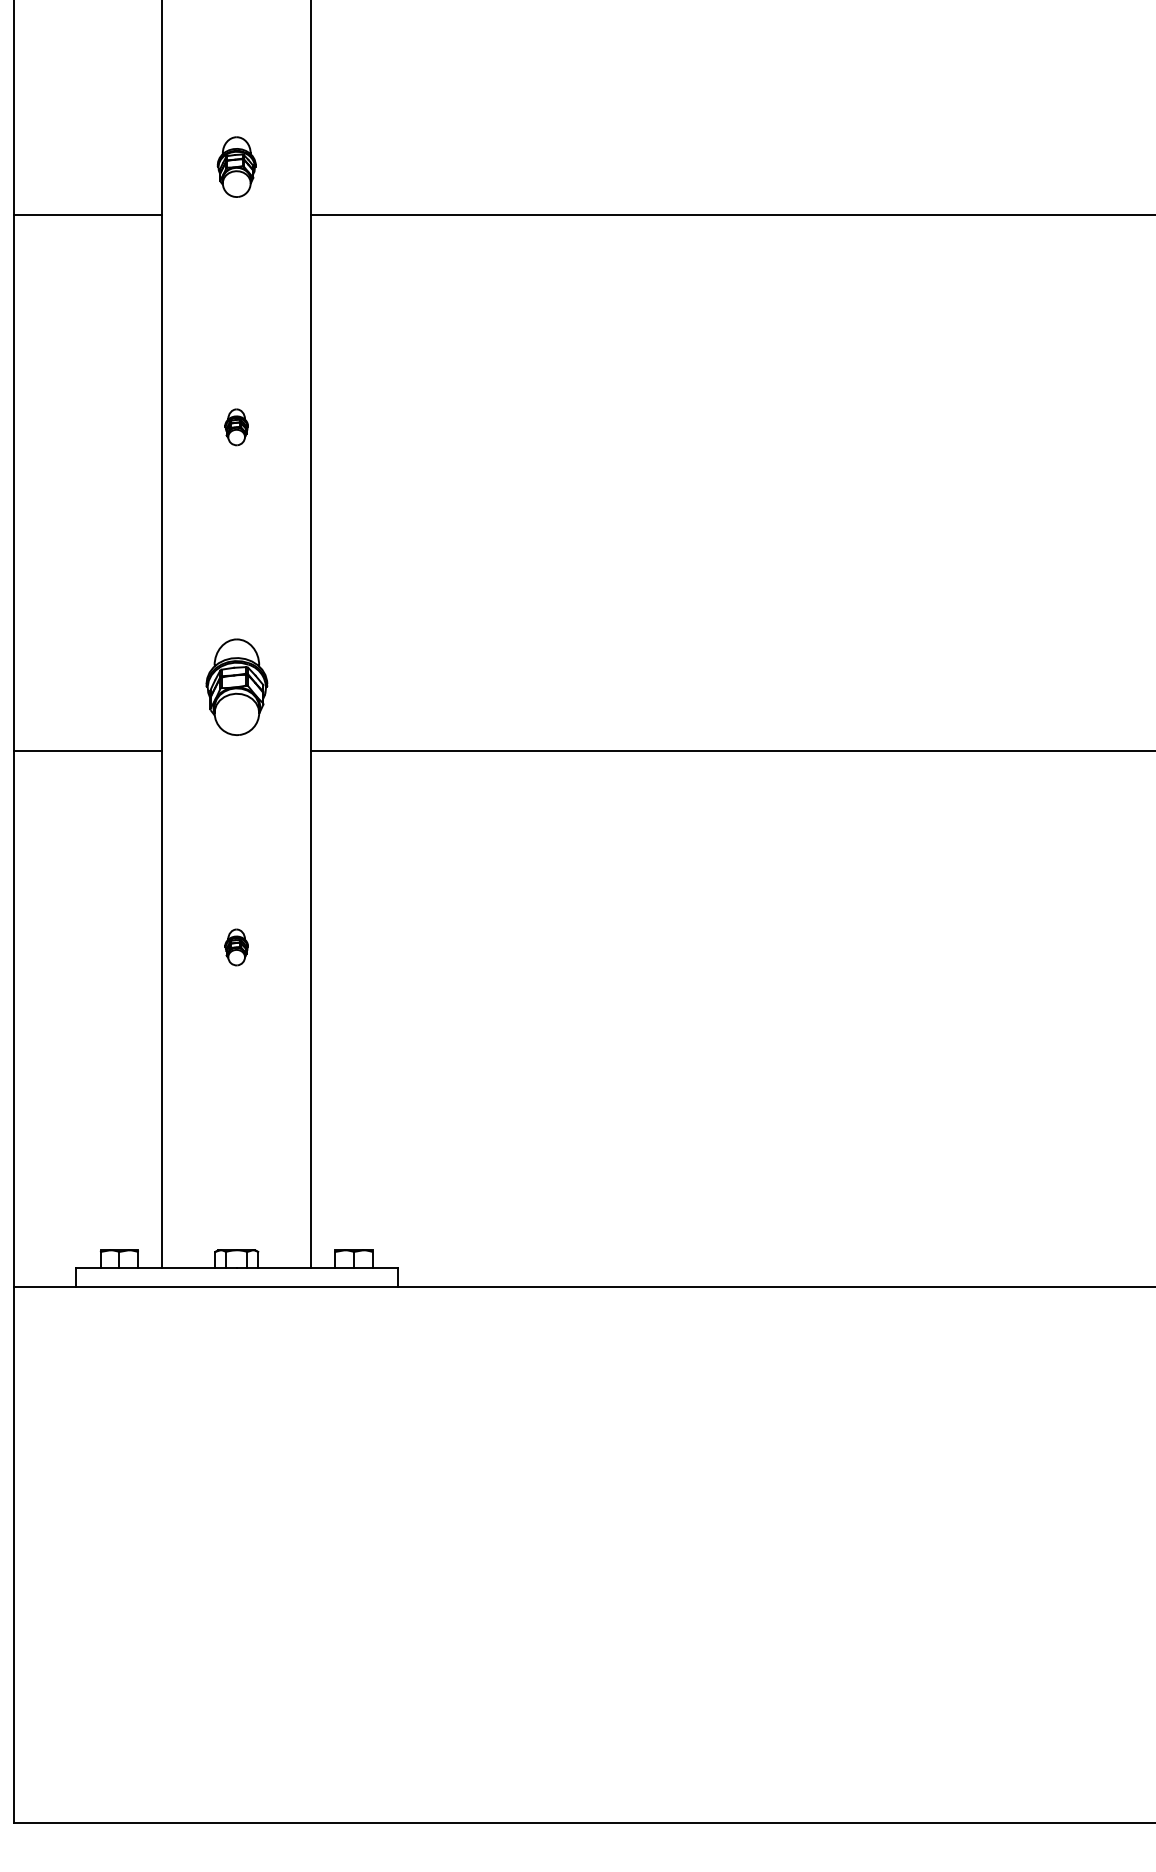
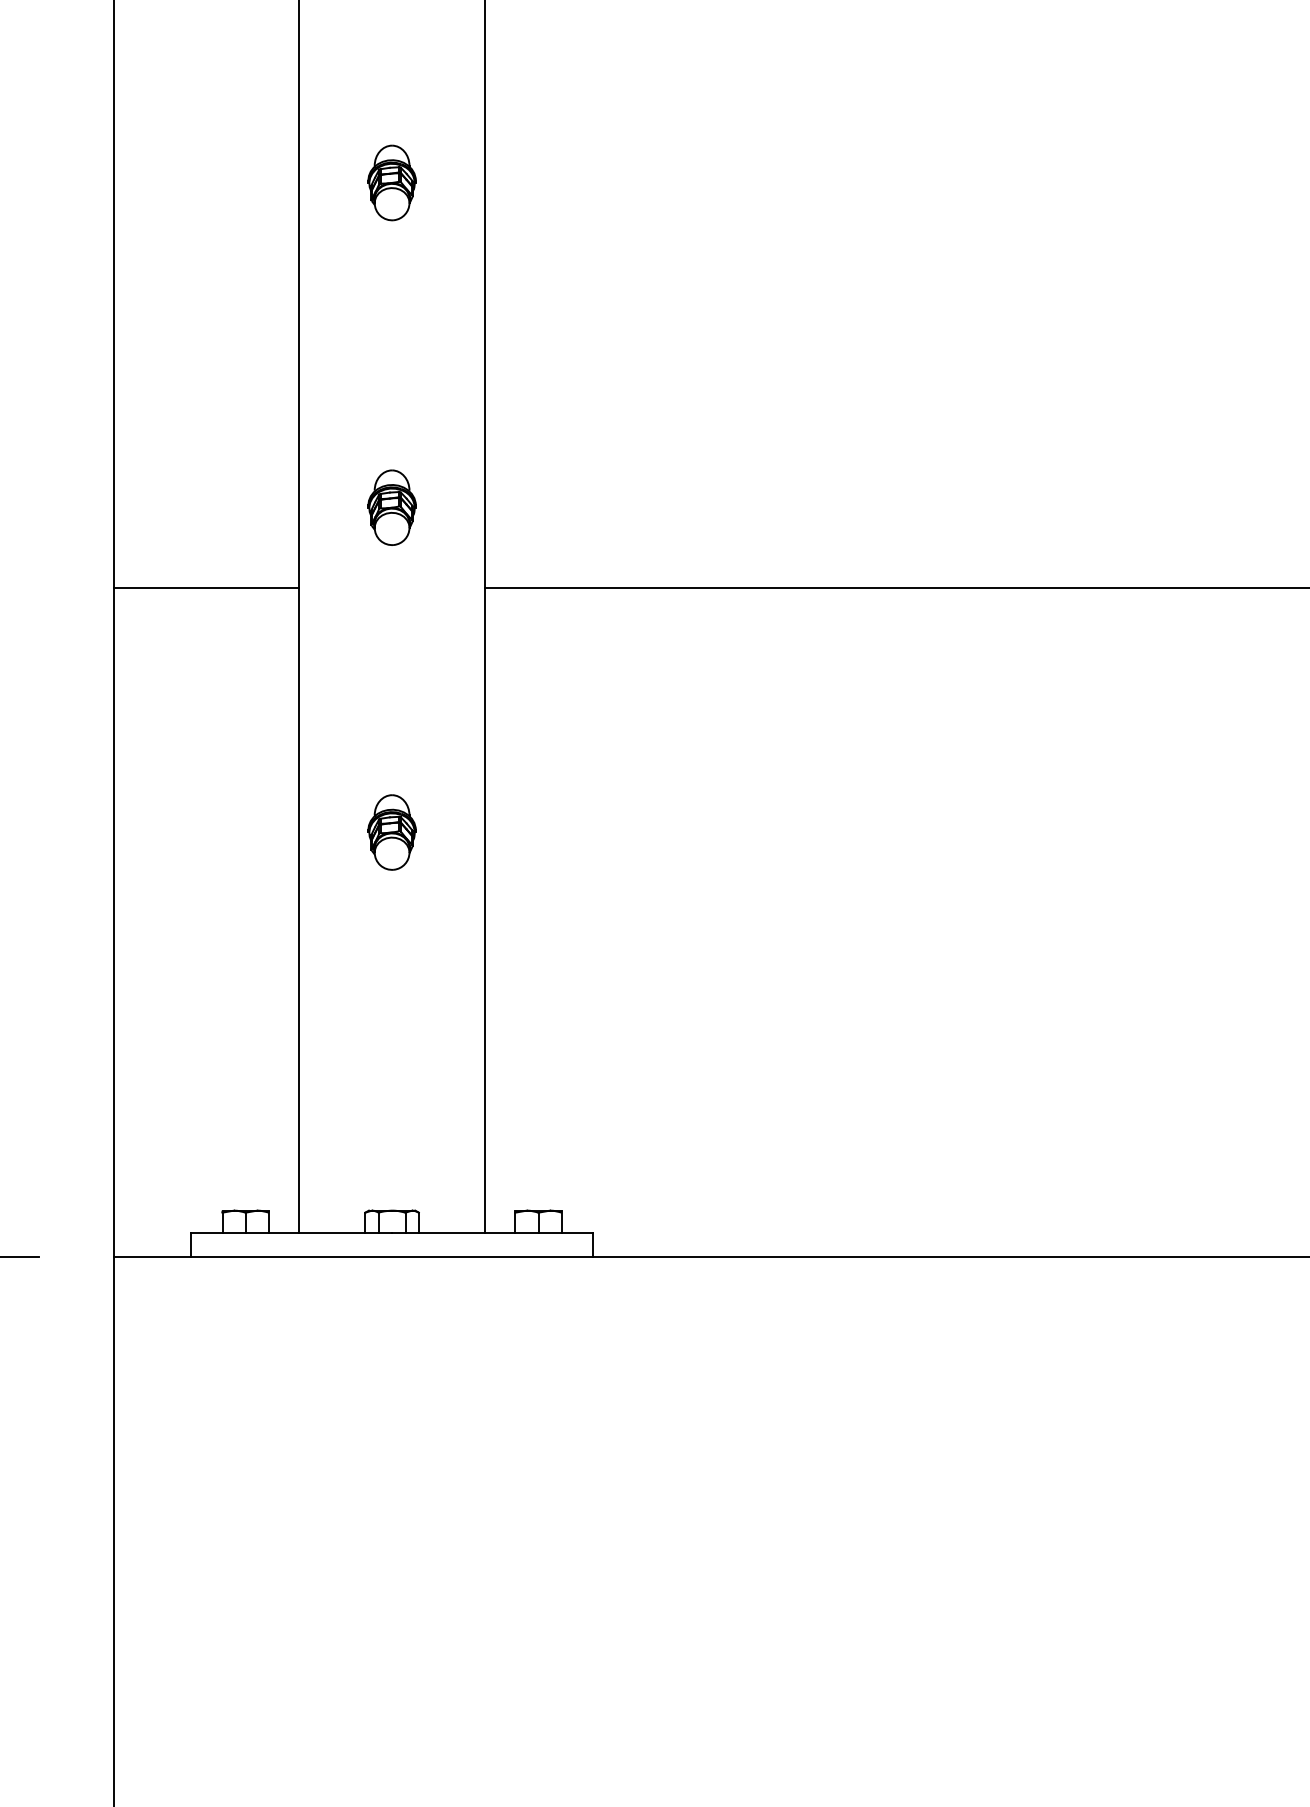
part: (236, 427) -> (391, 183), size x1.67
part: (236, 687) -> (391, 507), size x0.62
part: (236, 947) -> (391, 832), size x1.67

